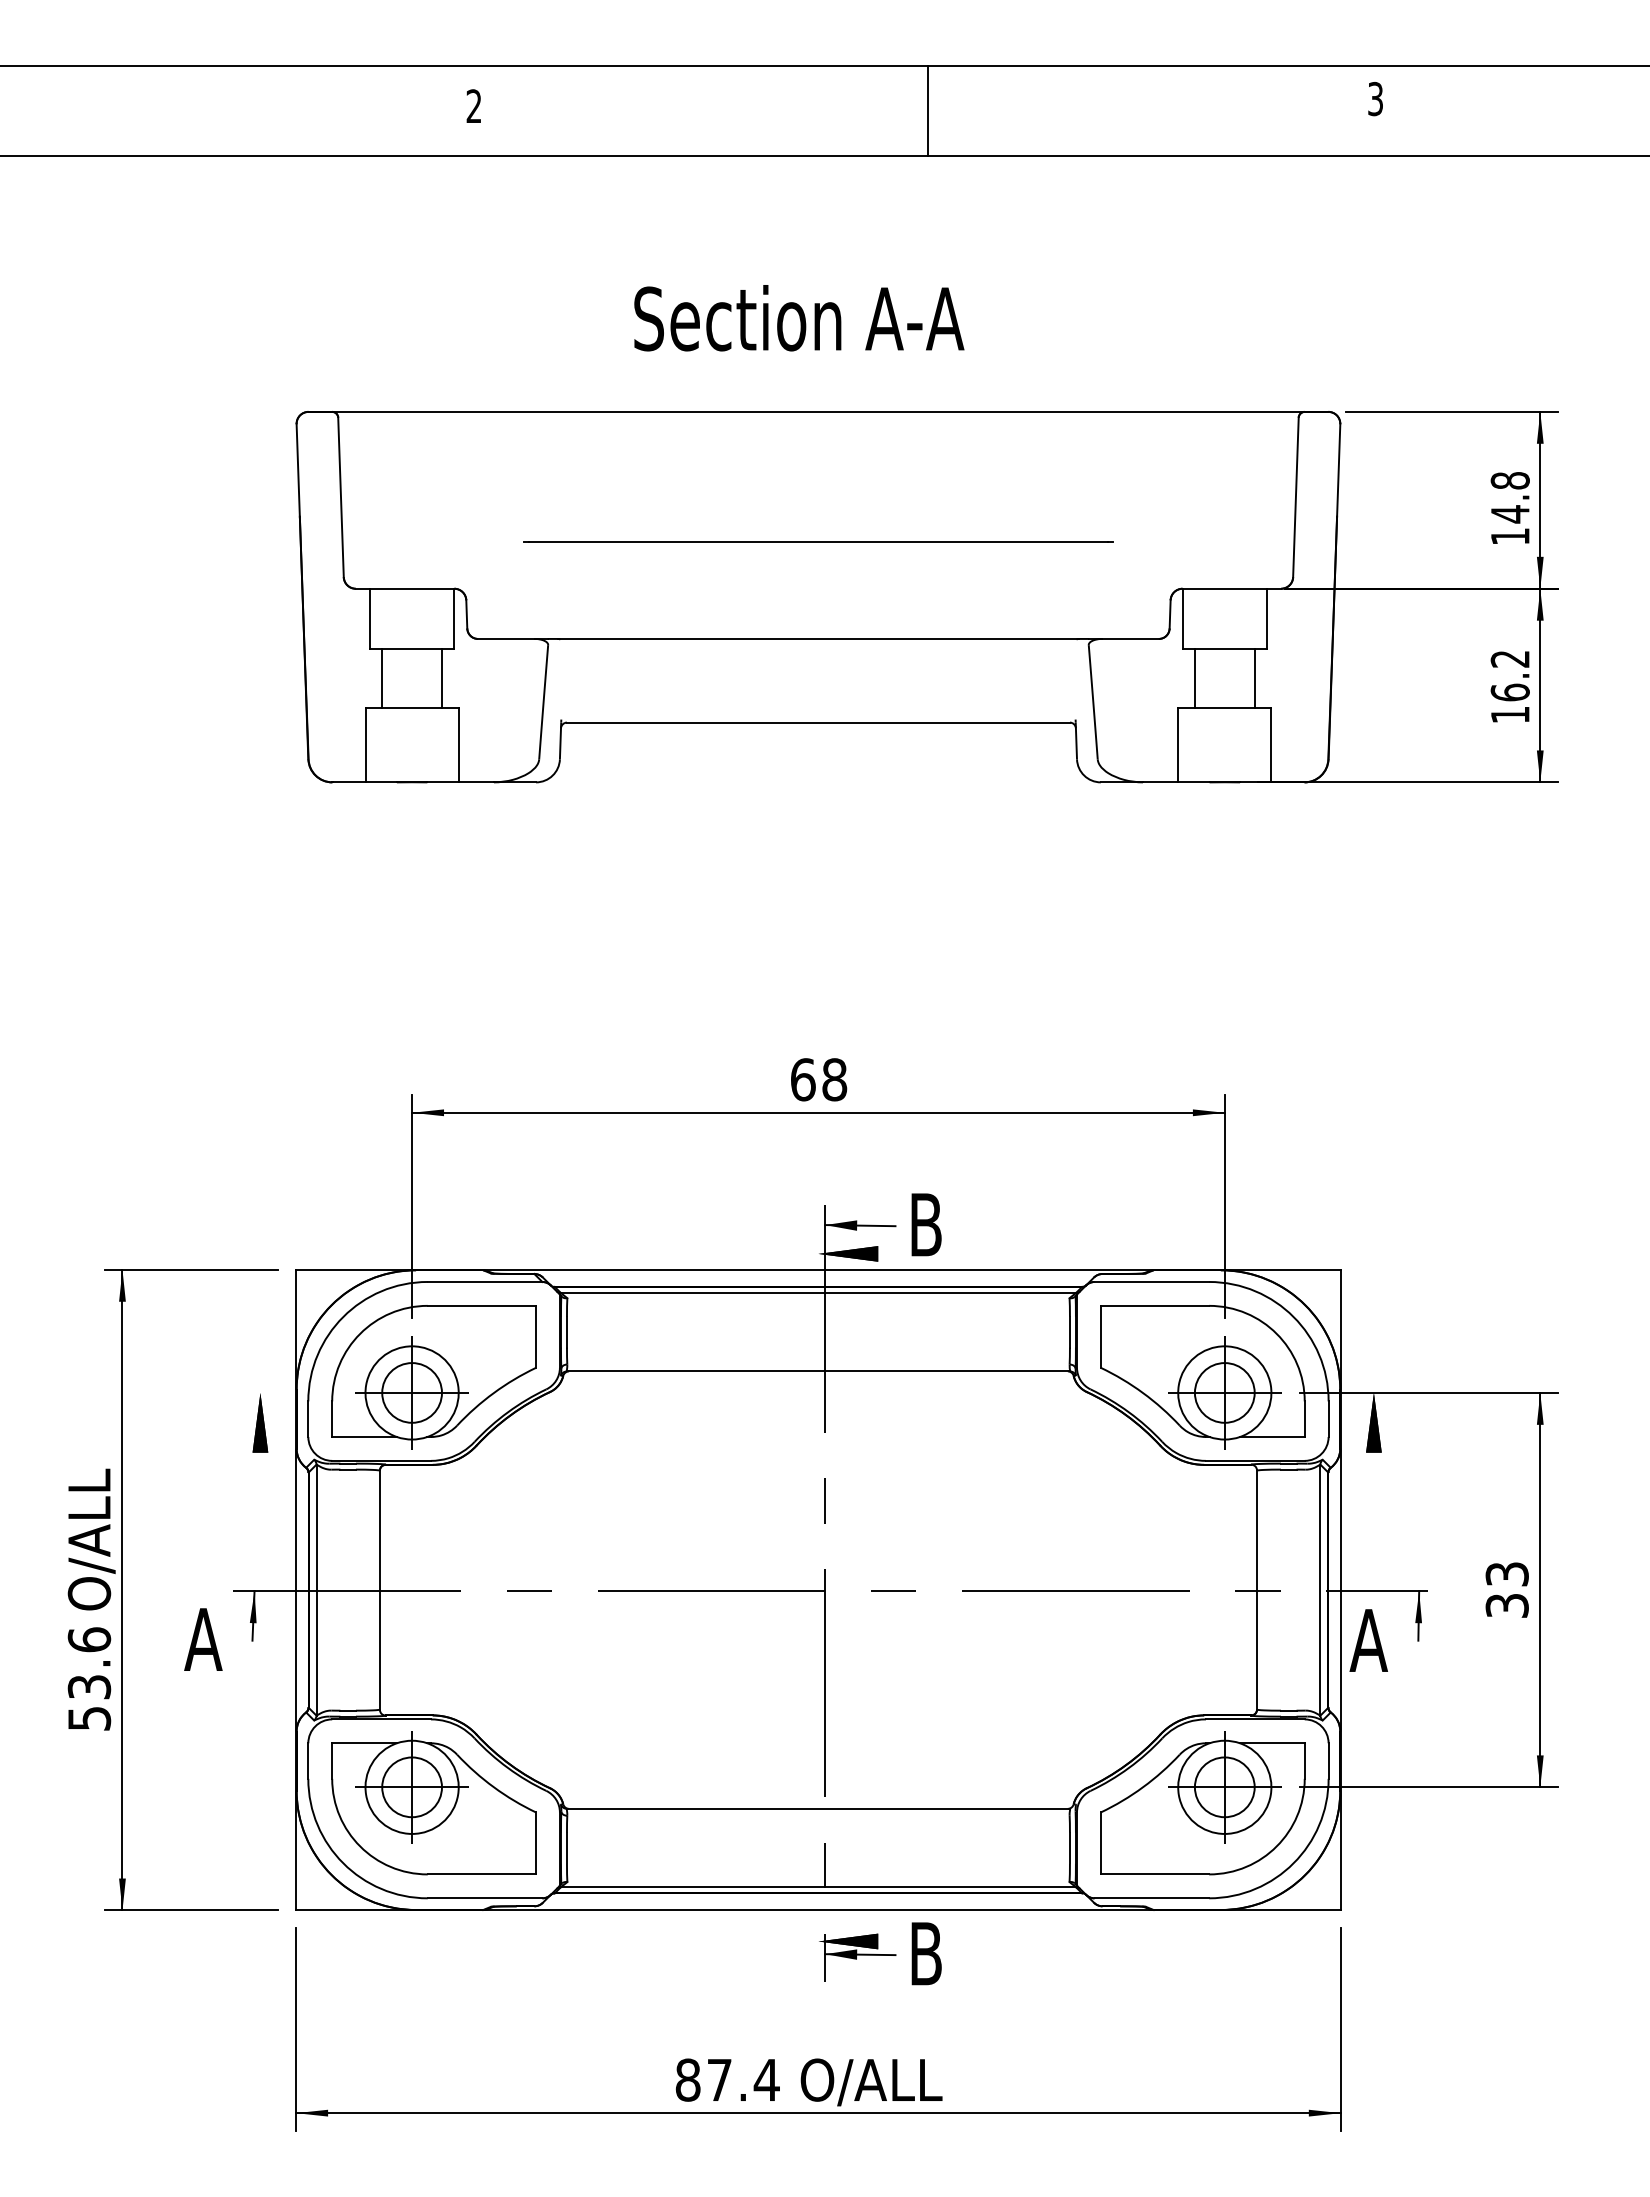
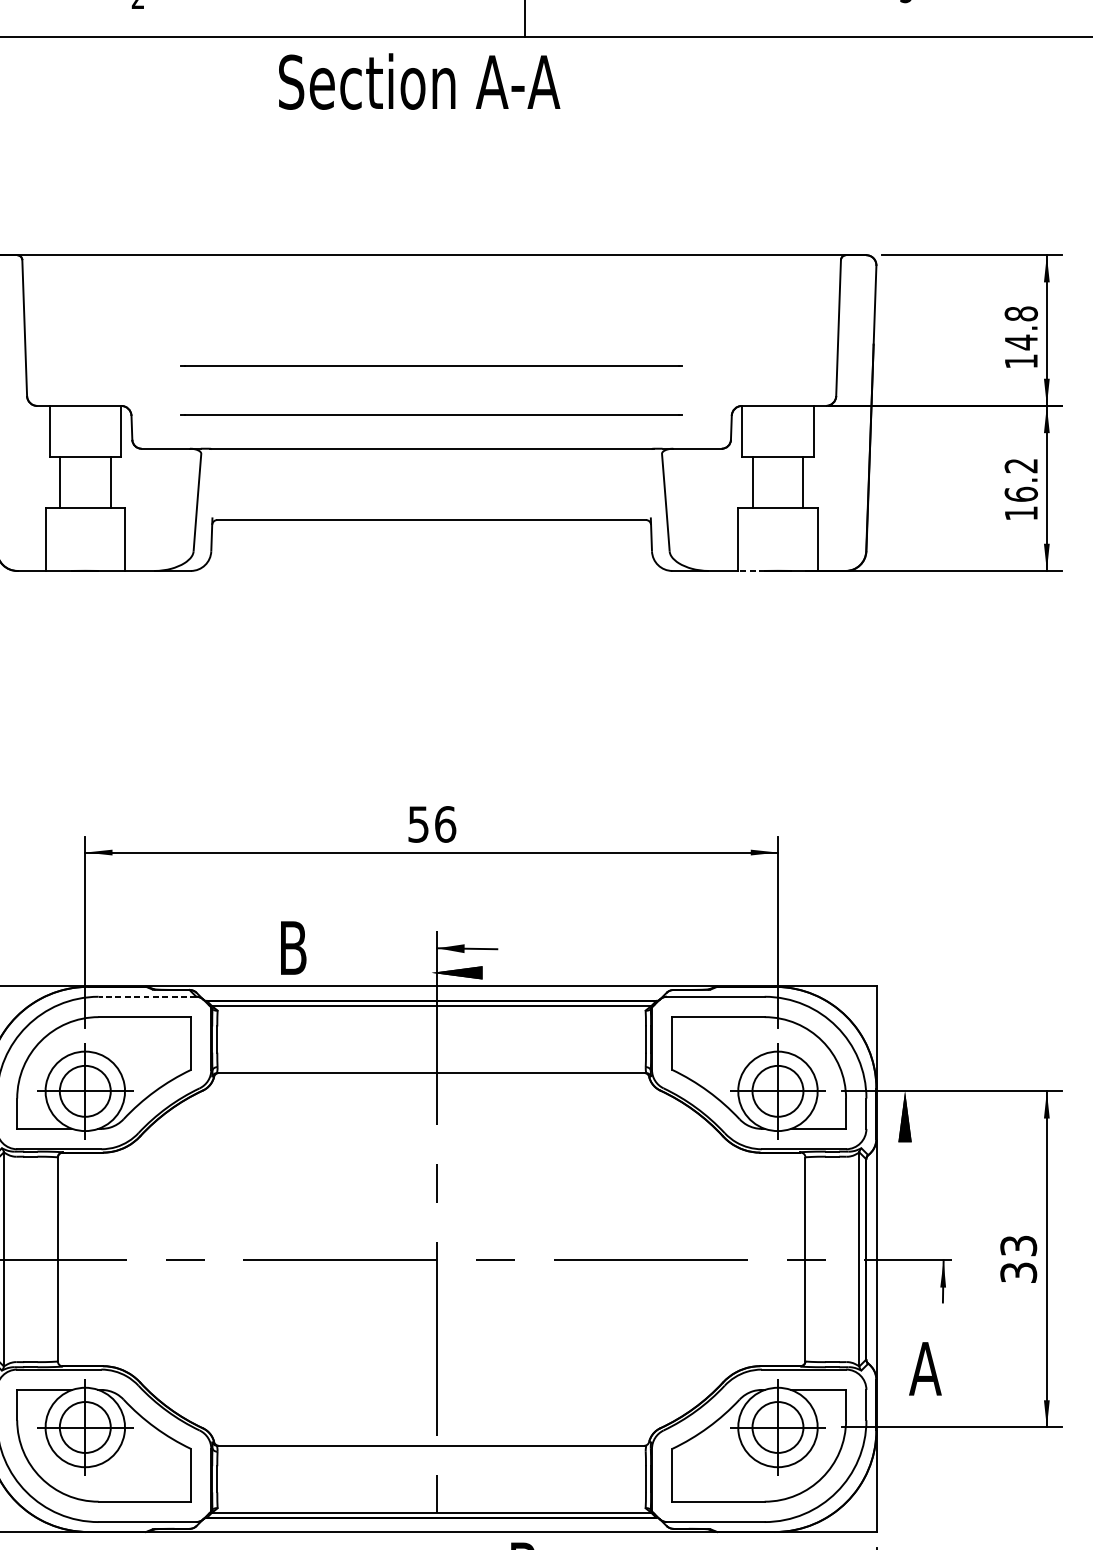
text: (799, 318) -> (419, 81), moved
line: (818, 598) -> (431, 414), added
line: (1193, 782) -> (751, 571), solid -> dashed
text: (819, 1079) -> (432, 824), 68 -> 56
text: (926, 1224) -> (293, 947), moved
line: (484, 1281) -> (147, 996), solid -> dashed
text: (1368, 1640) -> (925, 1368), moved

